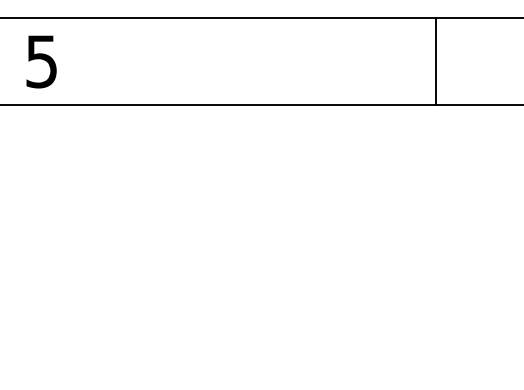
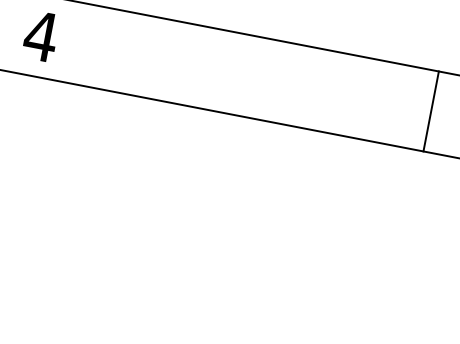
text: (41, 61) -> (40, 36), 5 -> 4
line: (435, 61) -> (430, 111), moved

